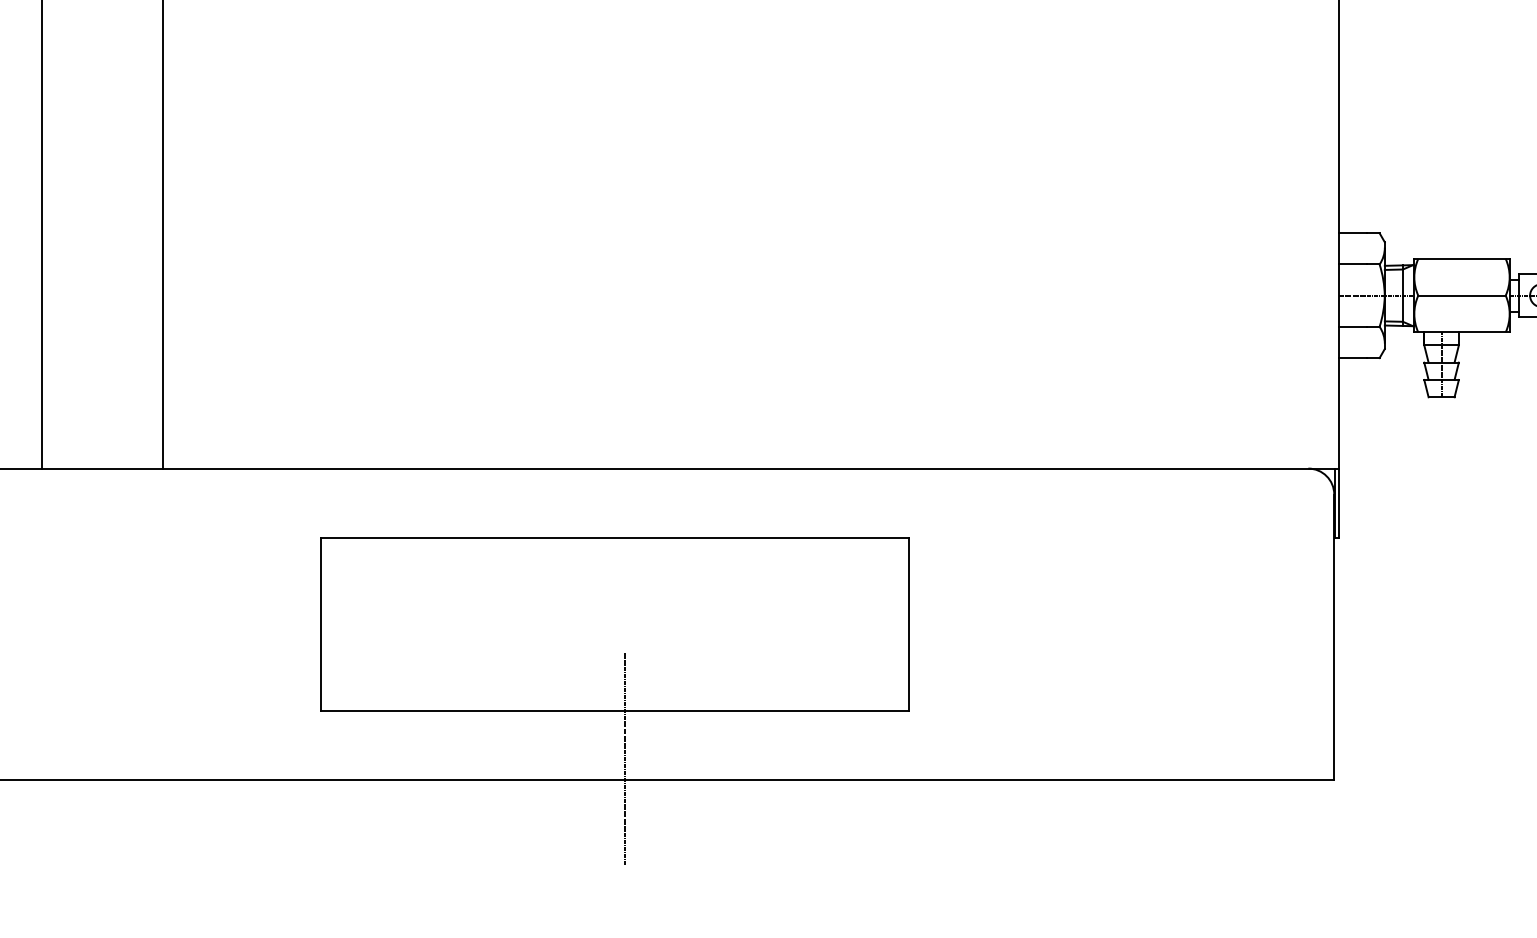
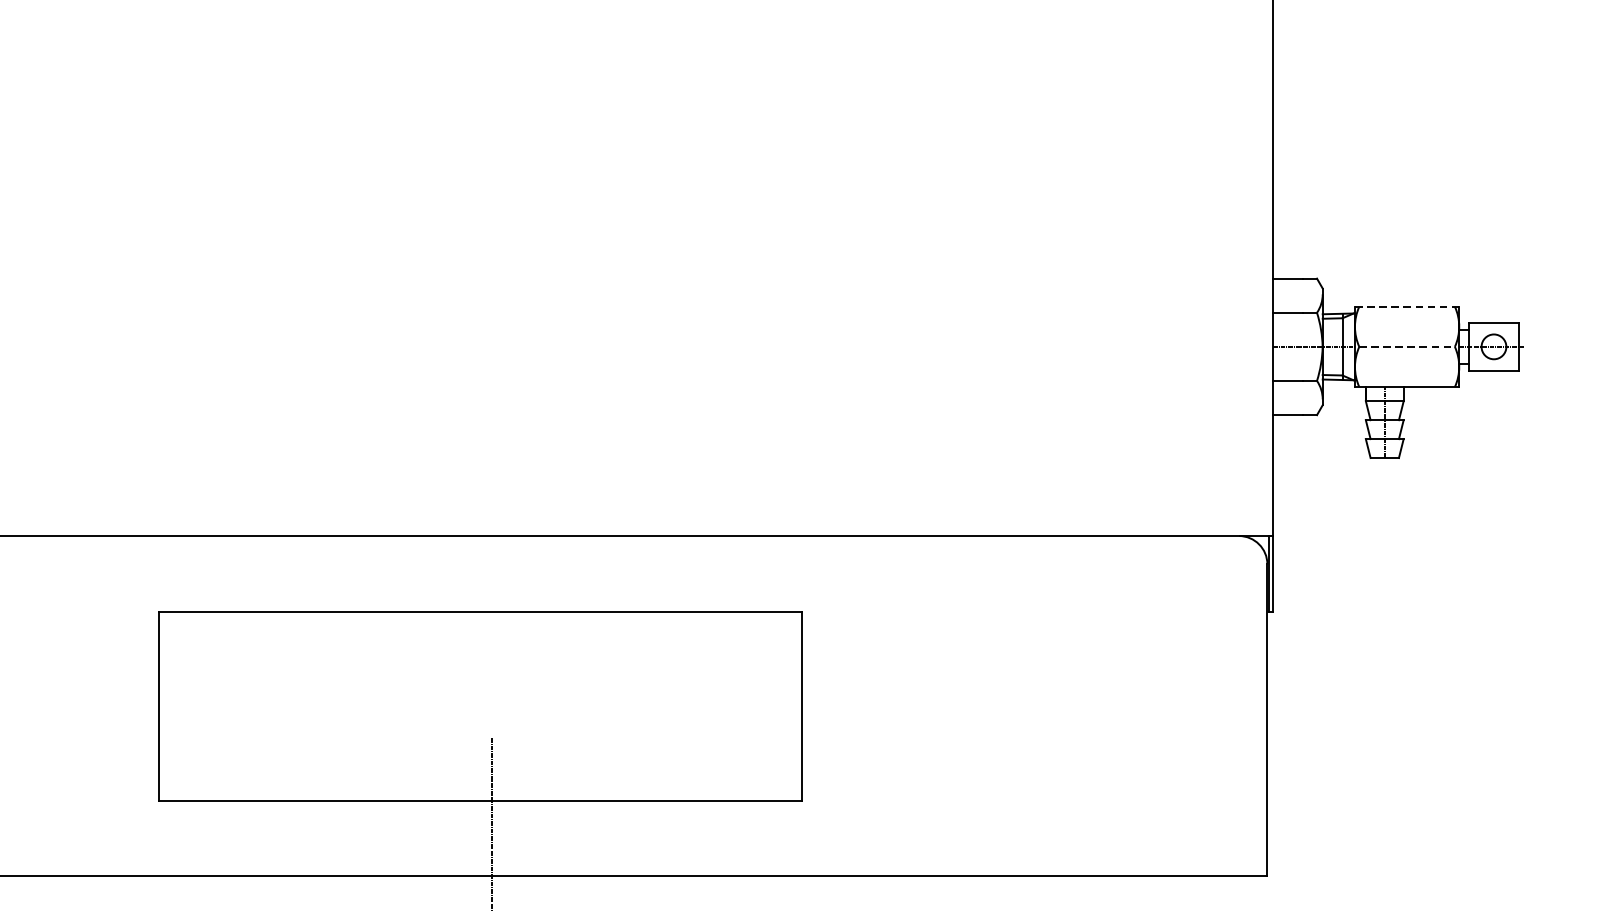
line: (1462, 258) -> (1407, 306), solid -> dashed
line: (1462, 295) -> (1407, 346), solid -> dashed

